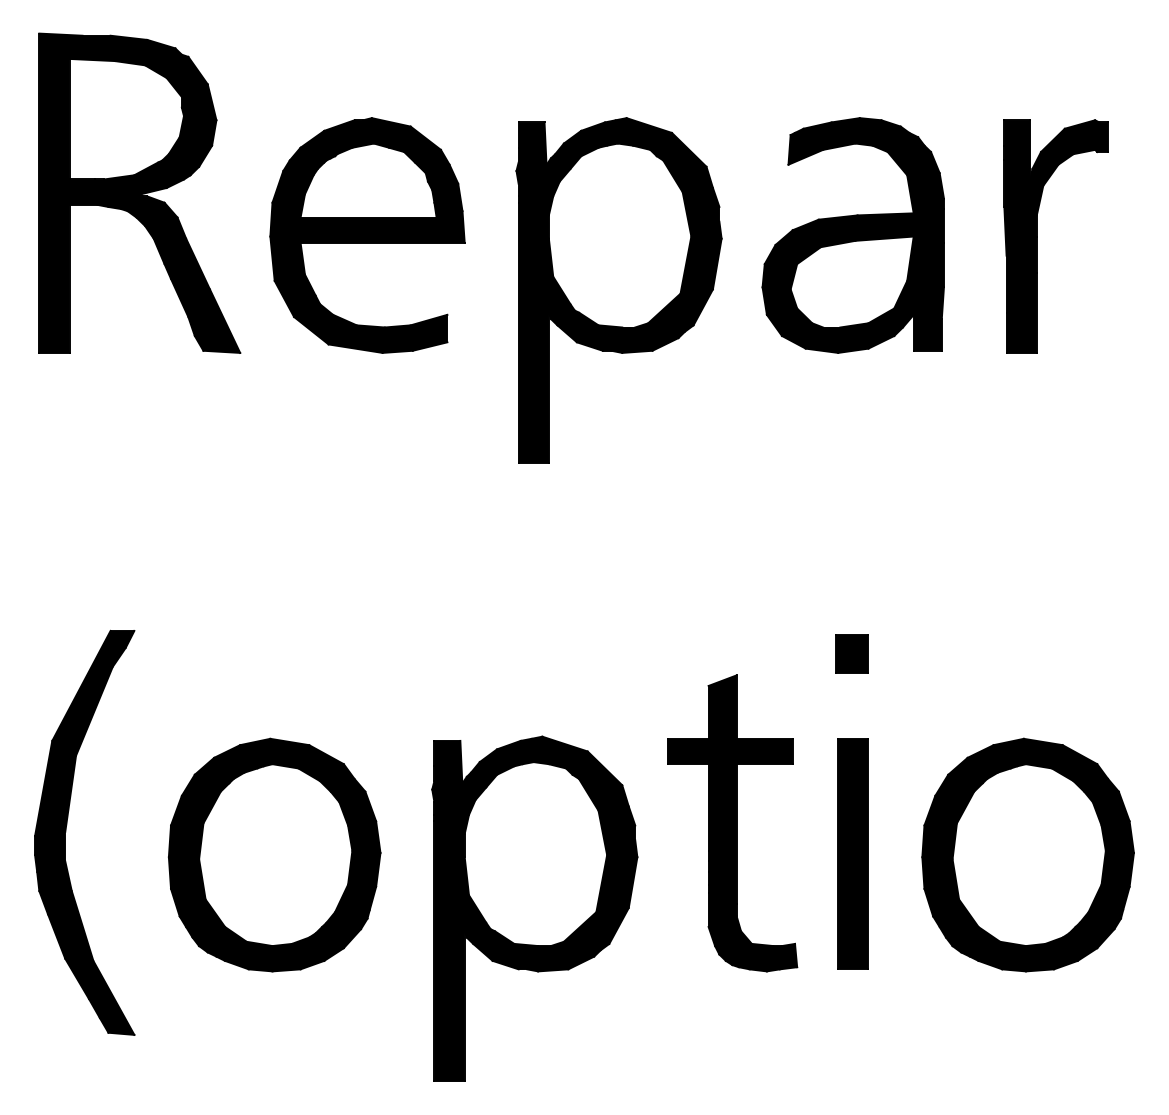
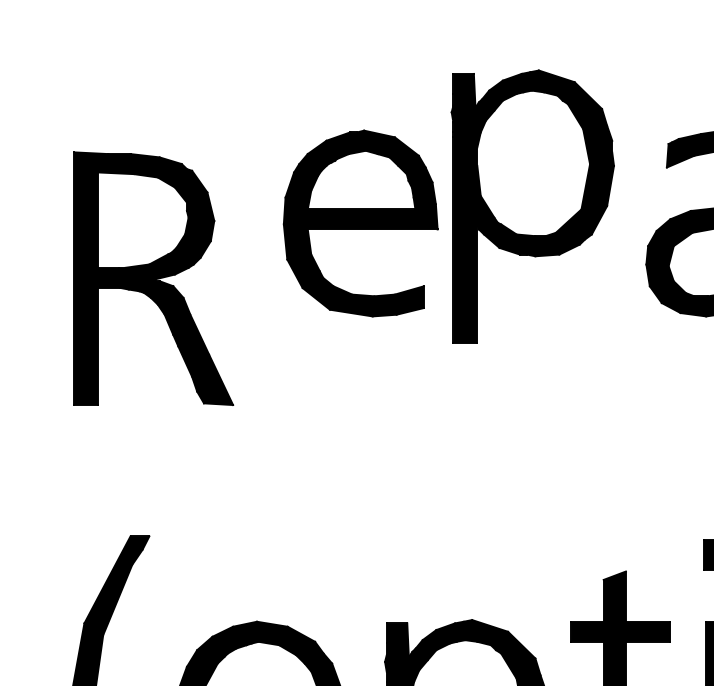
part: (139, 192) -> (153, 278), moved
part: (367, 235) -> (360, 223), moved
part: (618, 290) -> (532, 206), moved

